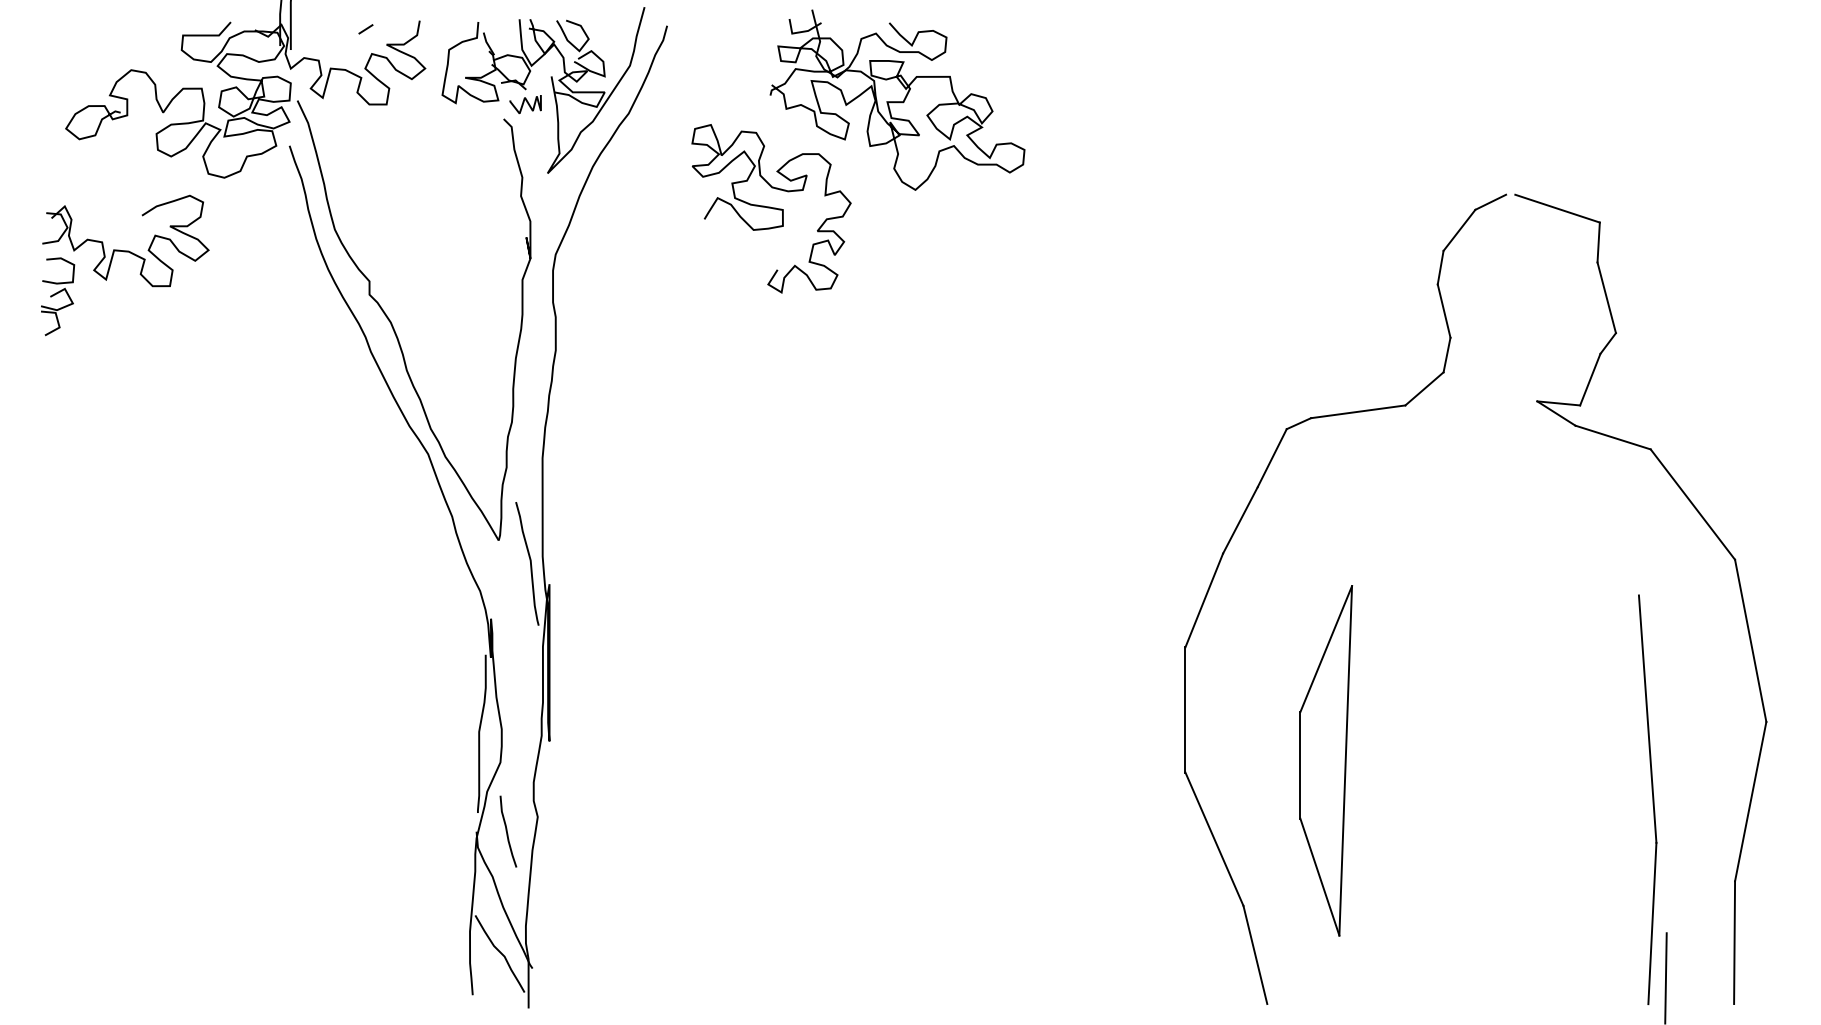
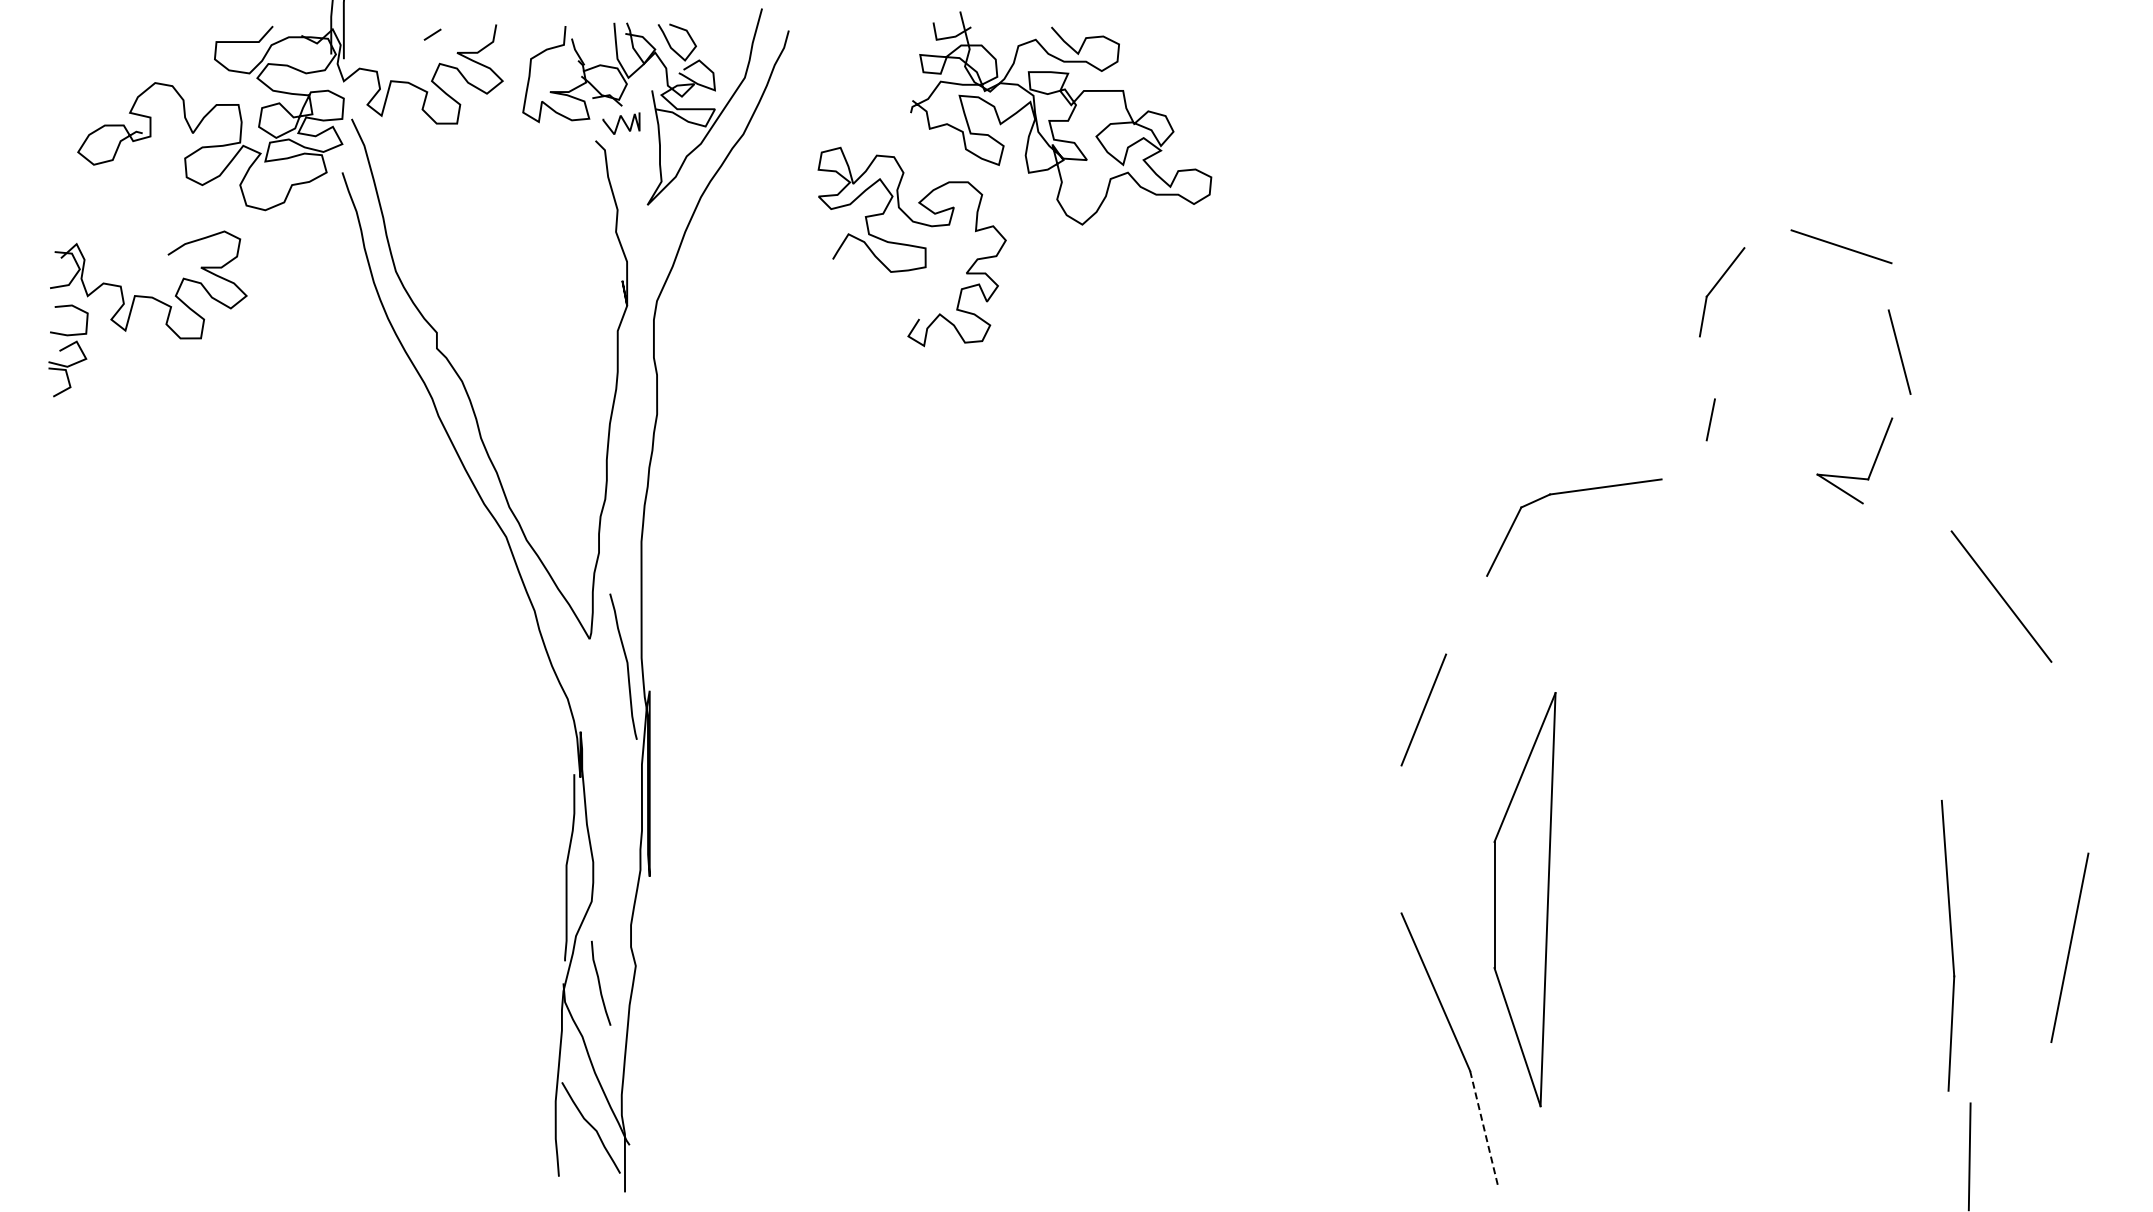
line: (1490, 202) -> (1762, 239), removed
line: (1598, 242) -> (1889, 286), removed
line: (1443, 310) -> (1706, 367), removed
line: (1608, 342) -> (1901, 405), removed
line: (1423, 388) -> (1683, 459), removed
line: (1612, 437) -> (1906, 517), removed
line: (1240, 519) -> (1466, 614), removed
line: (1750, 640) -> (2069, 757), removed
line: (1185, 709) -> (1401, 839), removed
part: (1325, 760) -> (1524, 899), moved
part: (1647, 799) -> (1947, 945), size x0.6
line: (1734, 942) -> (2050, 1114), removed
line: (1255, 955) -> (1484, 1129), solid -> dashed

